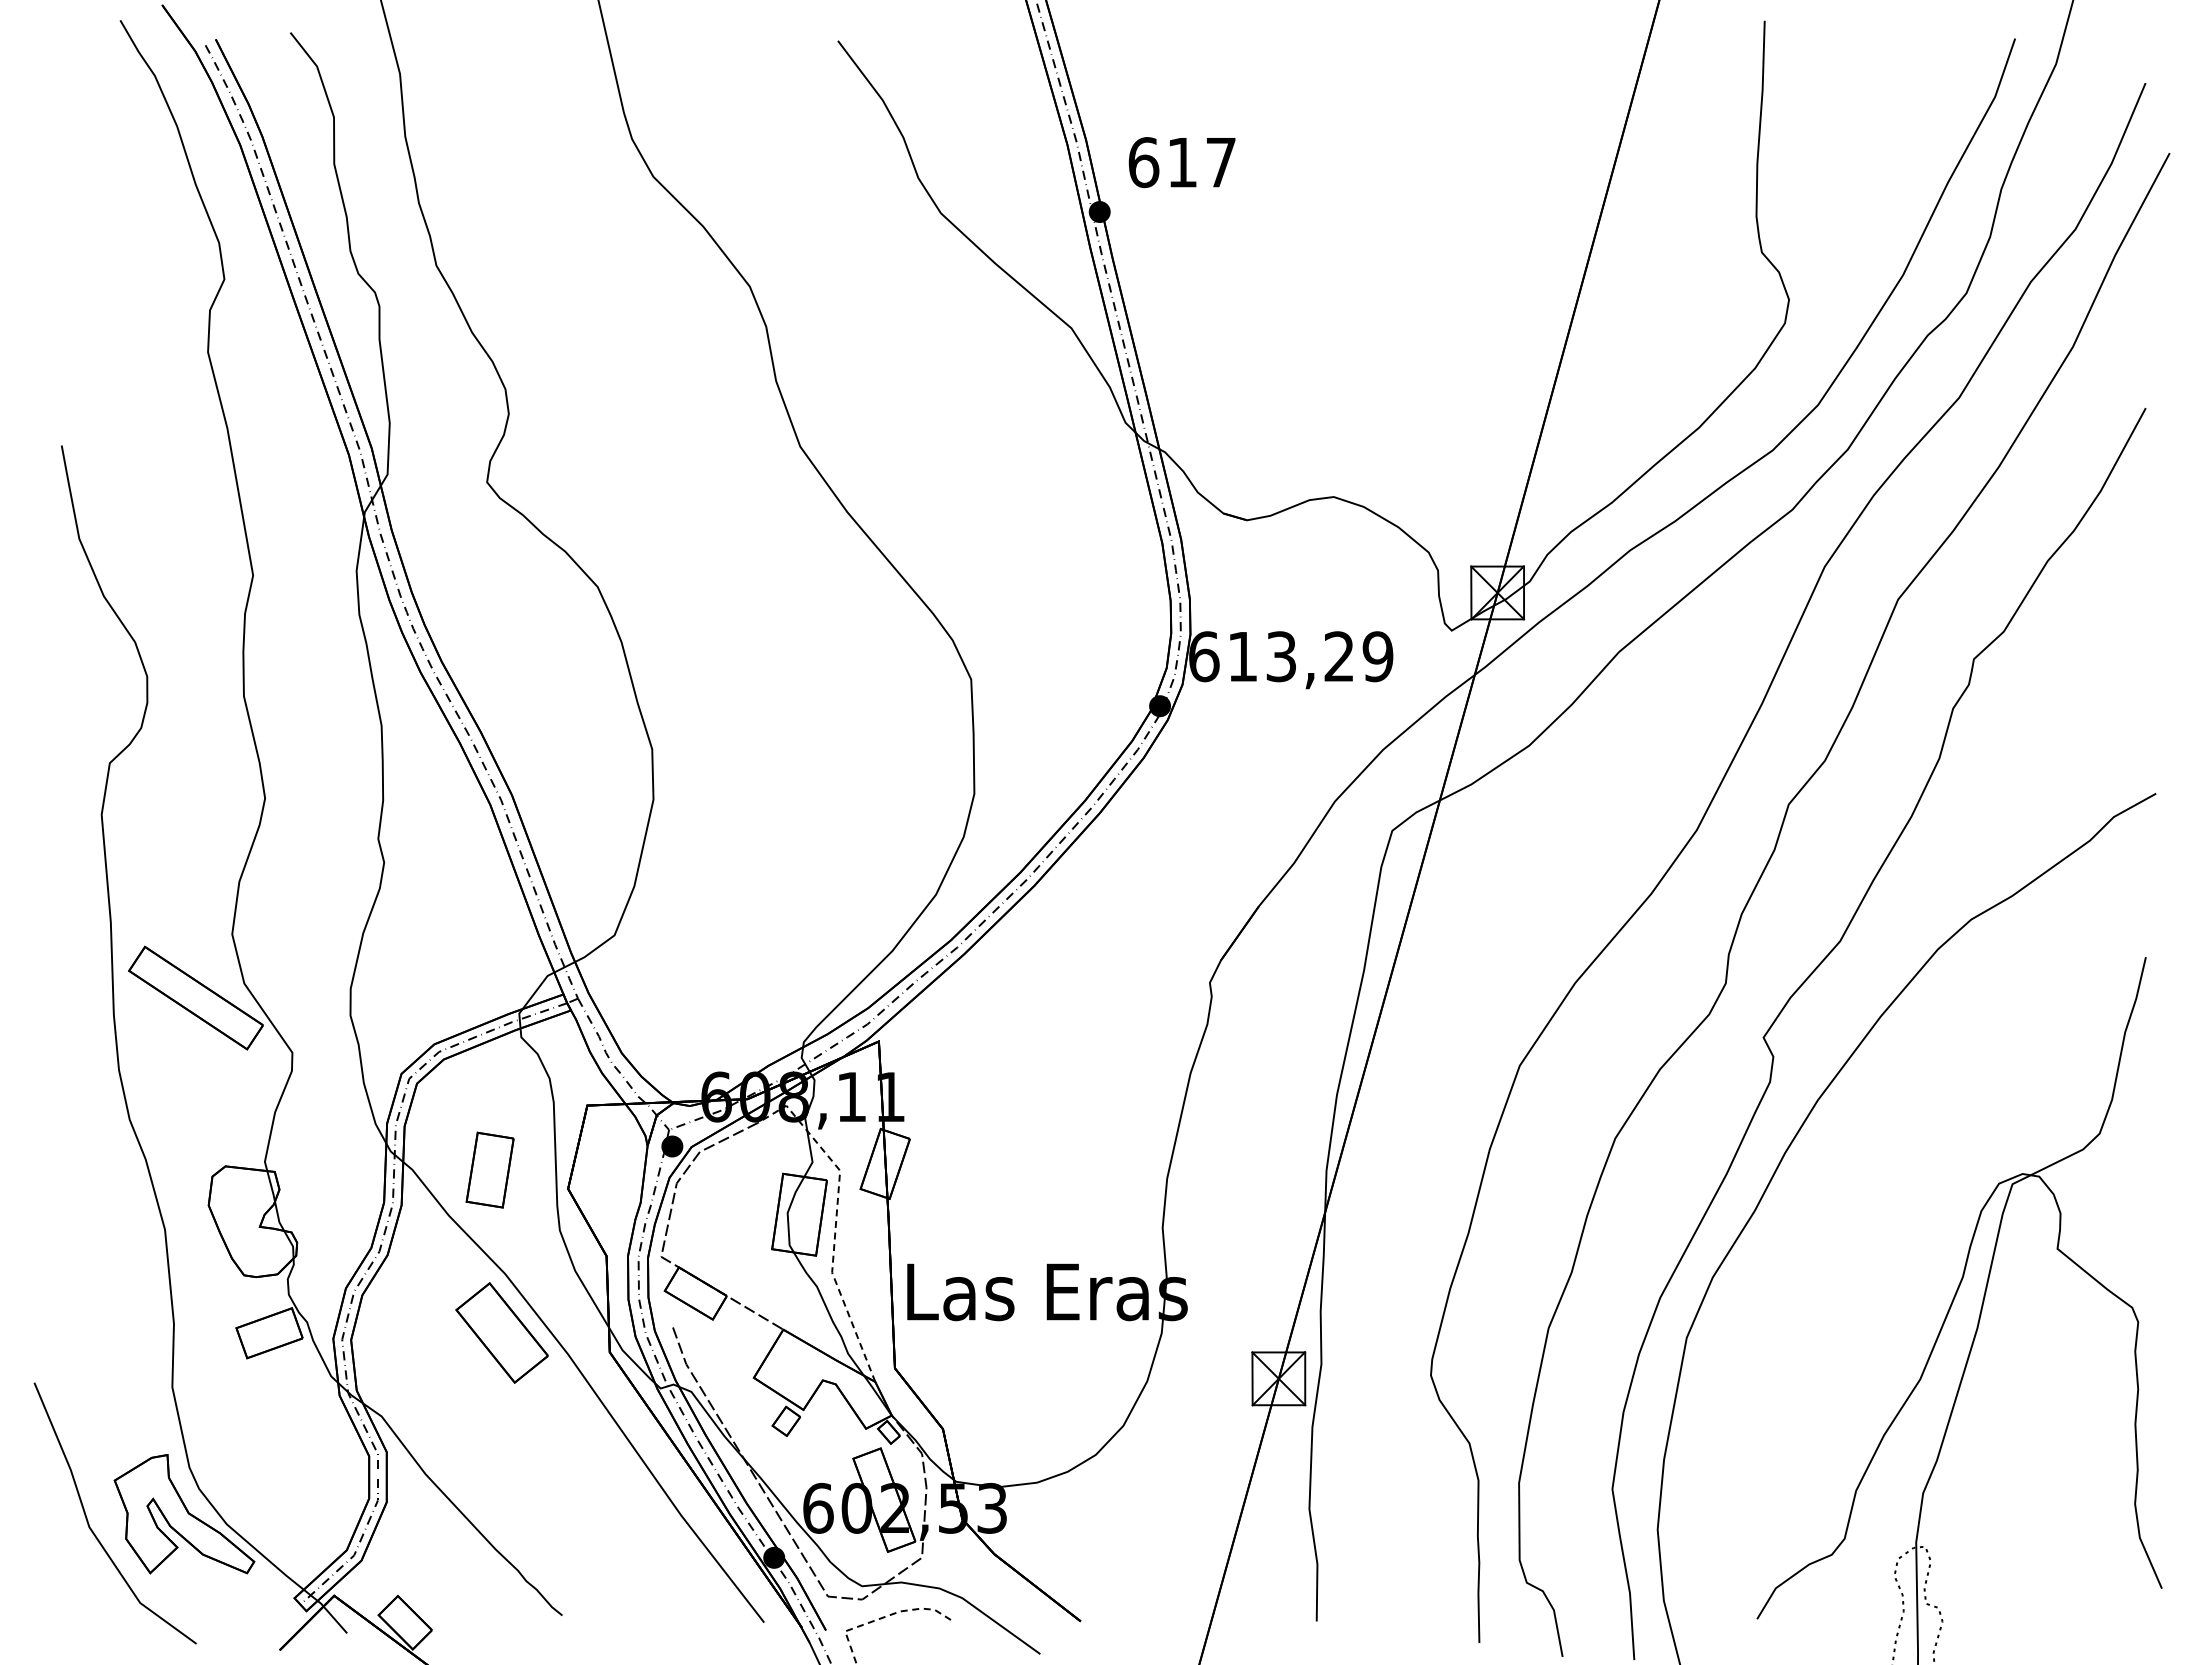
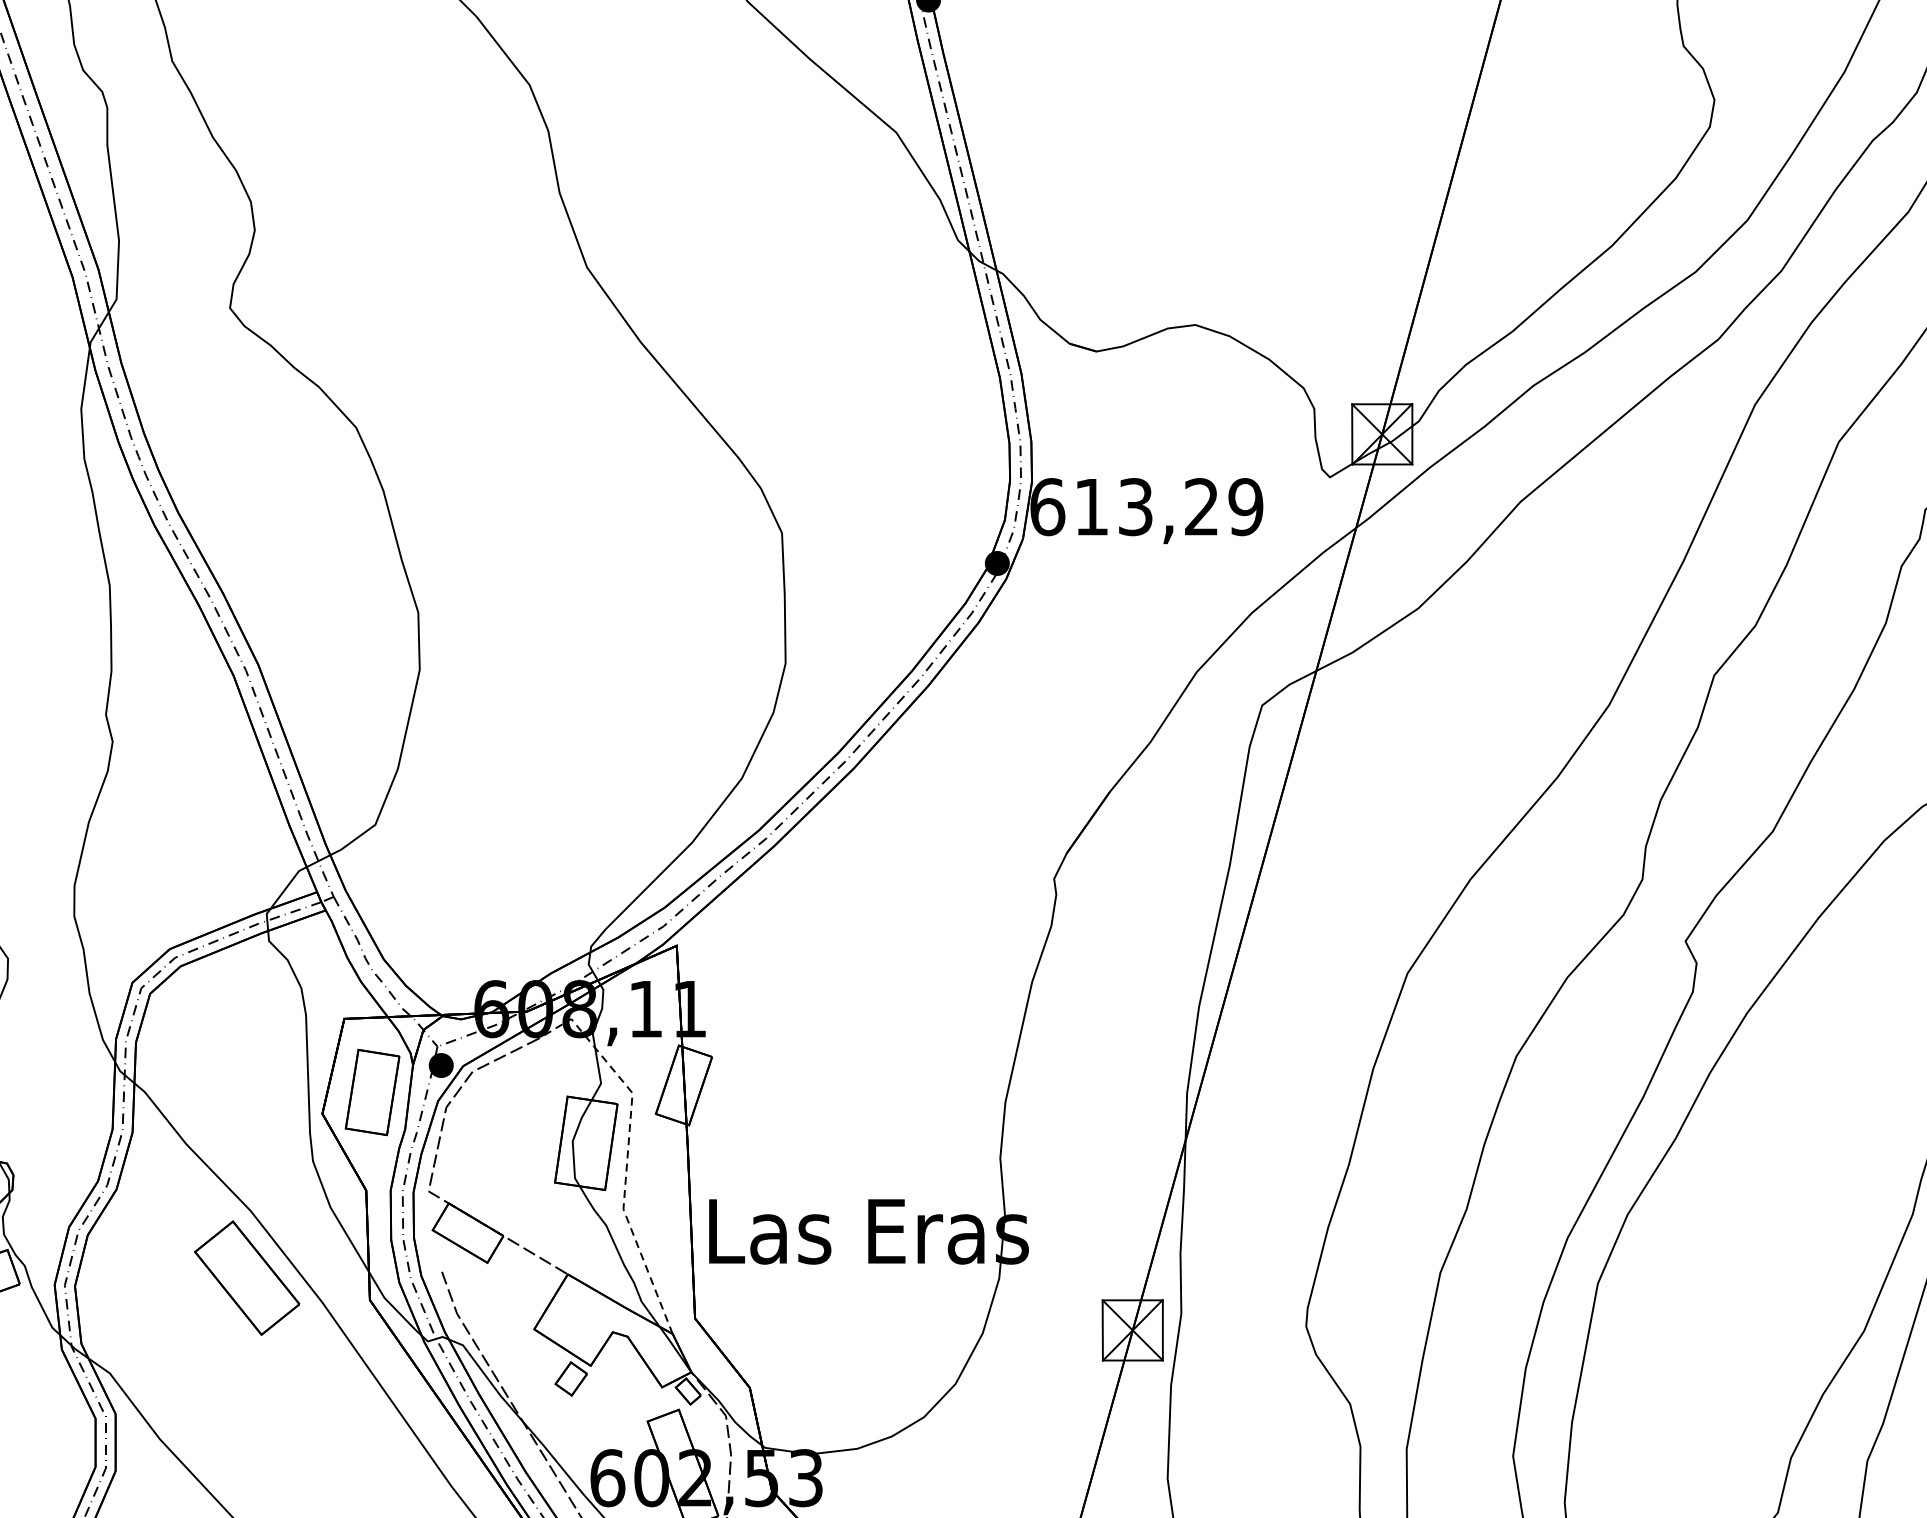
part: (489, 1169) -> (371, 1091), moved

